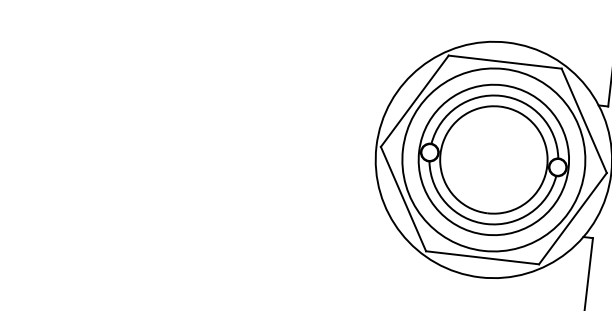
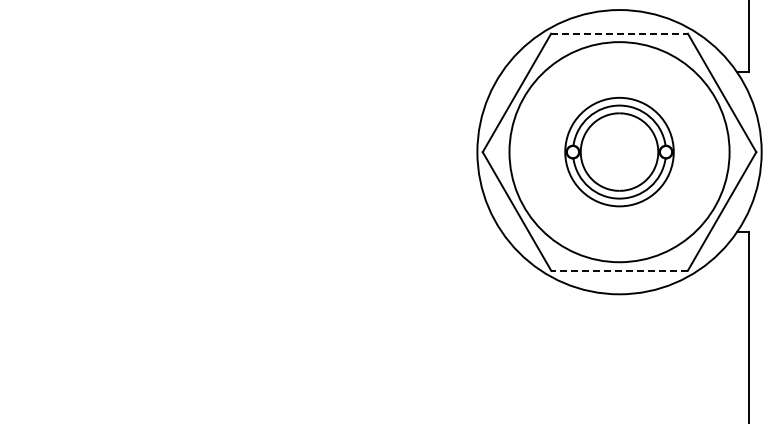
line: (506, 62) -> (620, 33), solid -> dashed
part: (493, 159) -> (619, 151), size x0.6
line: (482, 257) -> (619, 270), solid -> dashed

